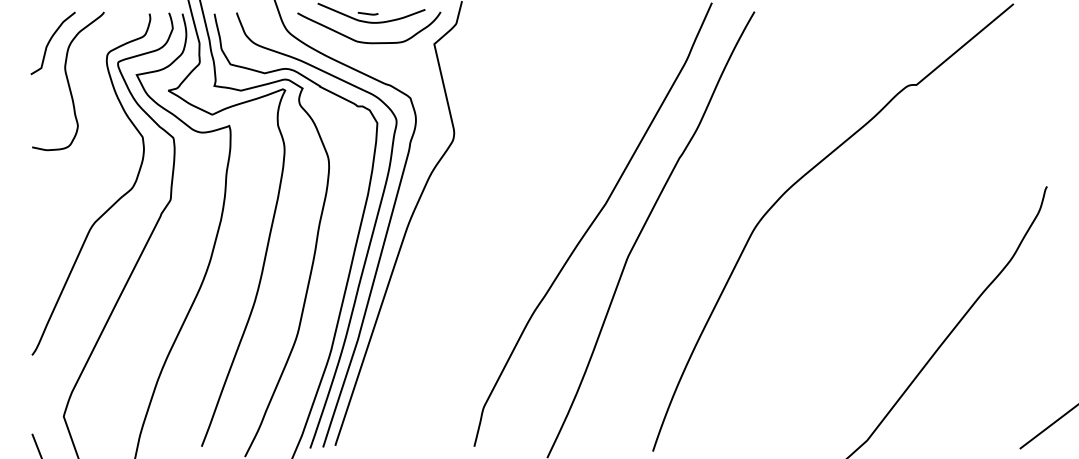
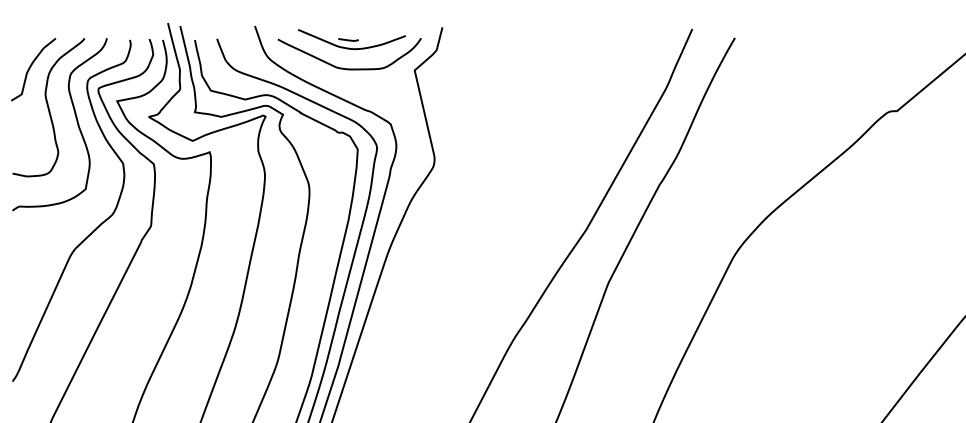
curve: (95, 93) -> (75, 119), added

